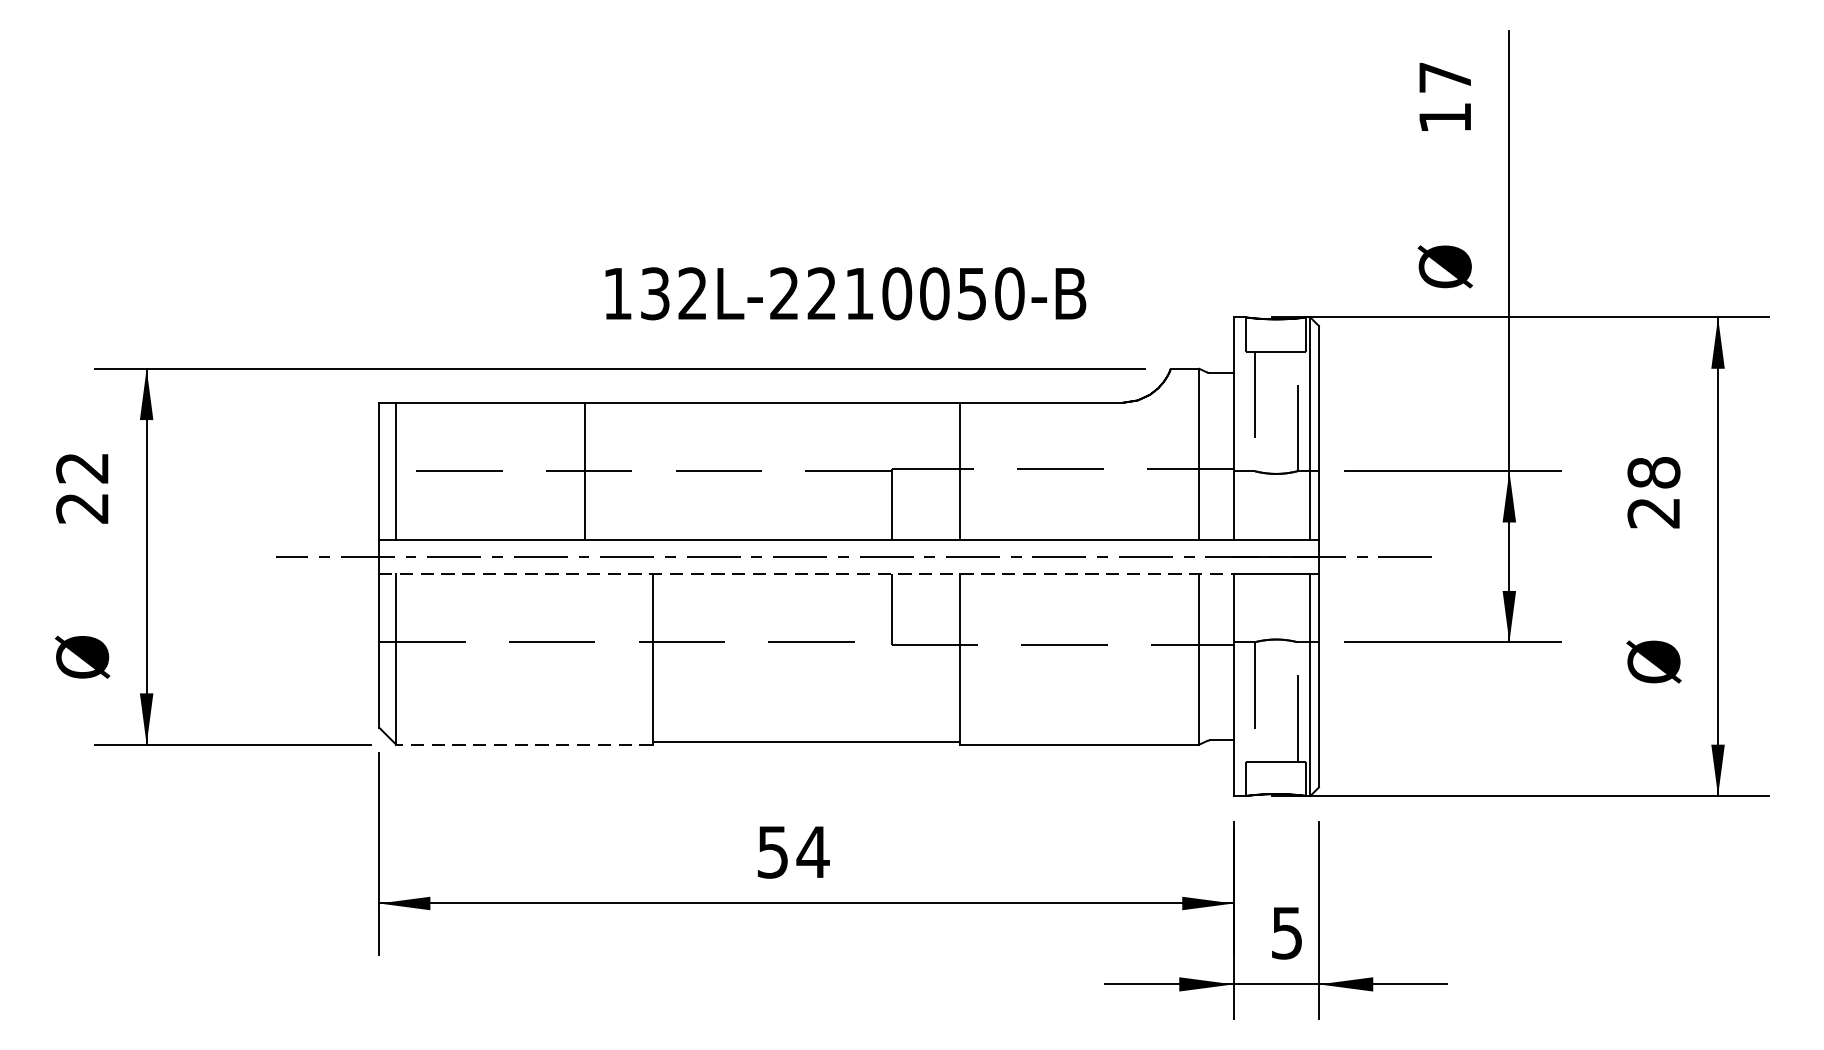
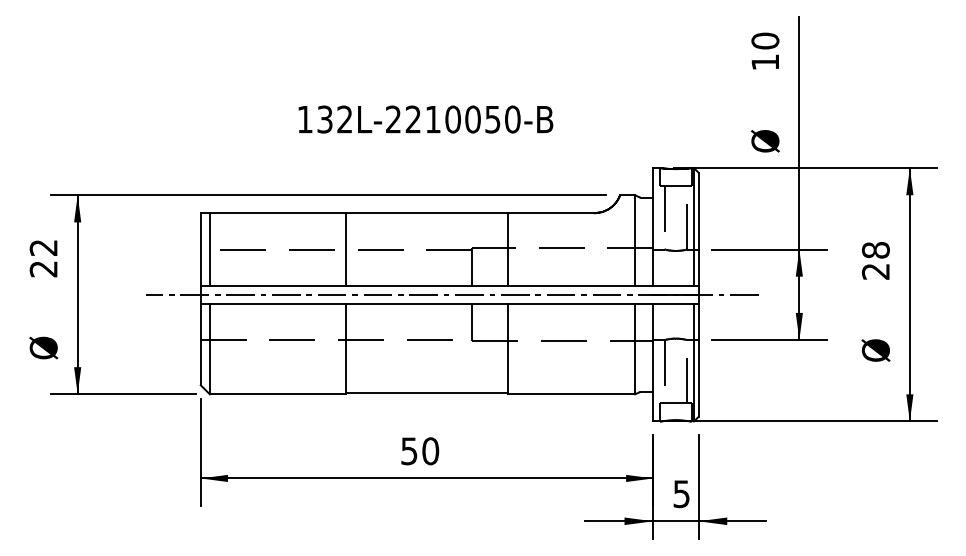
text: (1445, 76) -> (765, 40), 17 -> 10
text: (844, 293) -> (425, 119), moved
line: (584, 471) -> (345, 249), moved
line: (807, 573) -> (427, 303), dashed -> solid
line: (523, 744) -> (277, 394), dashed -> solid
text: (812, 852) -> (430, 451), 54 -> 50

